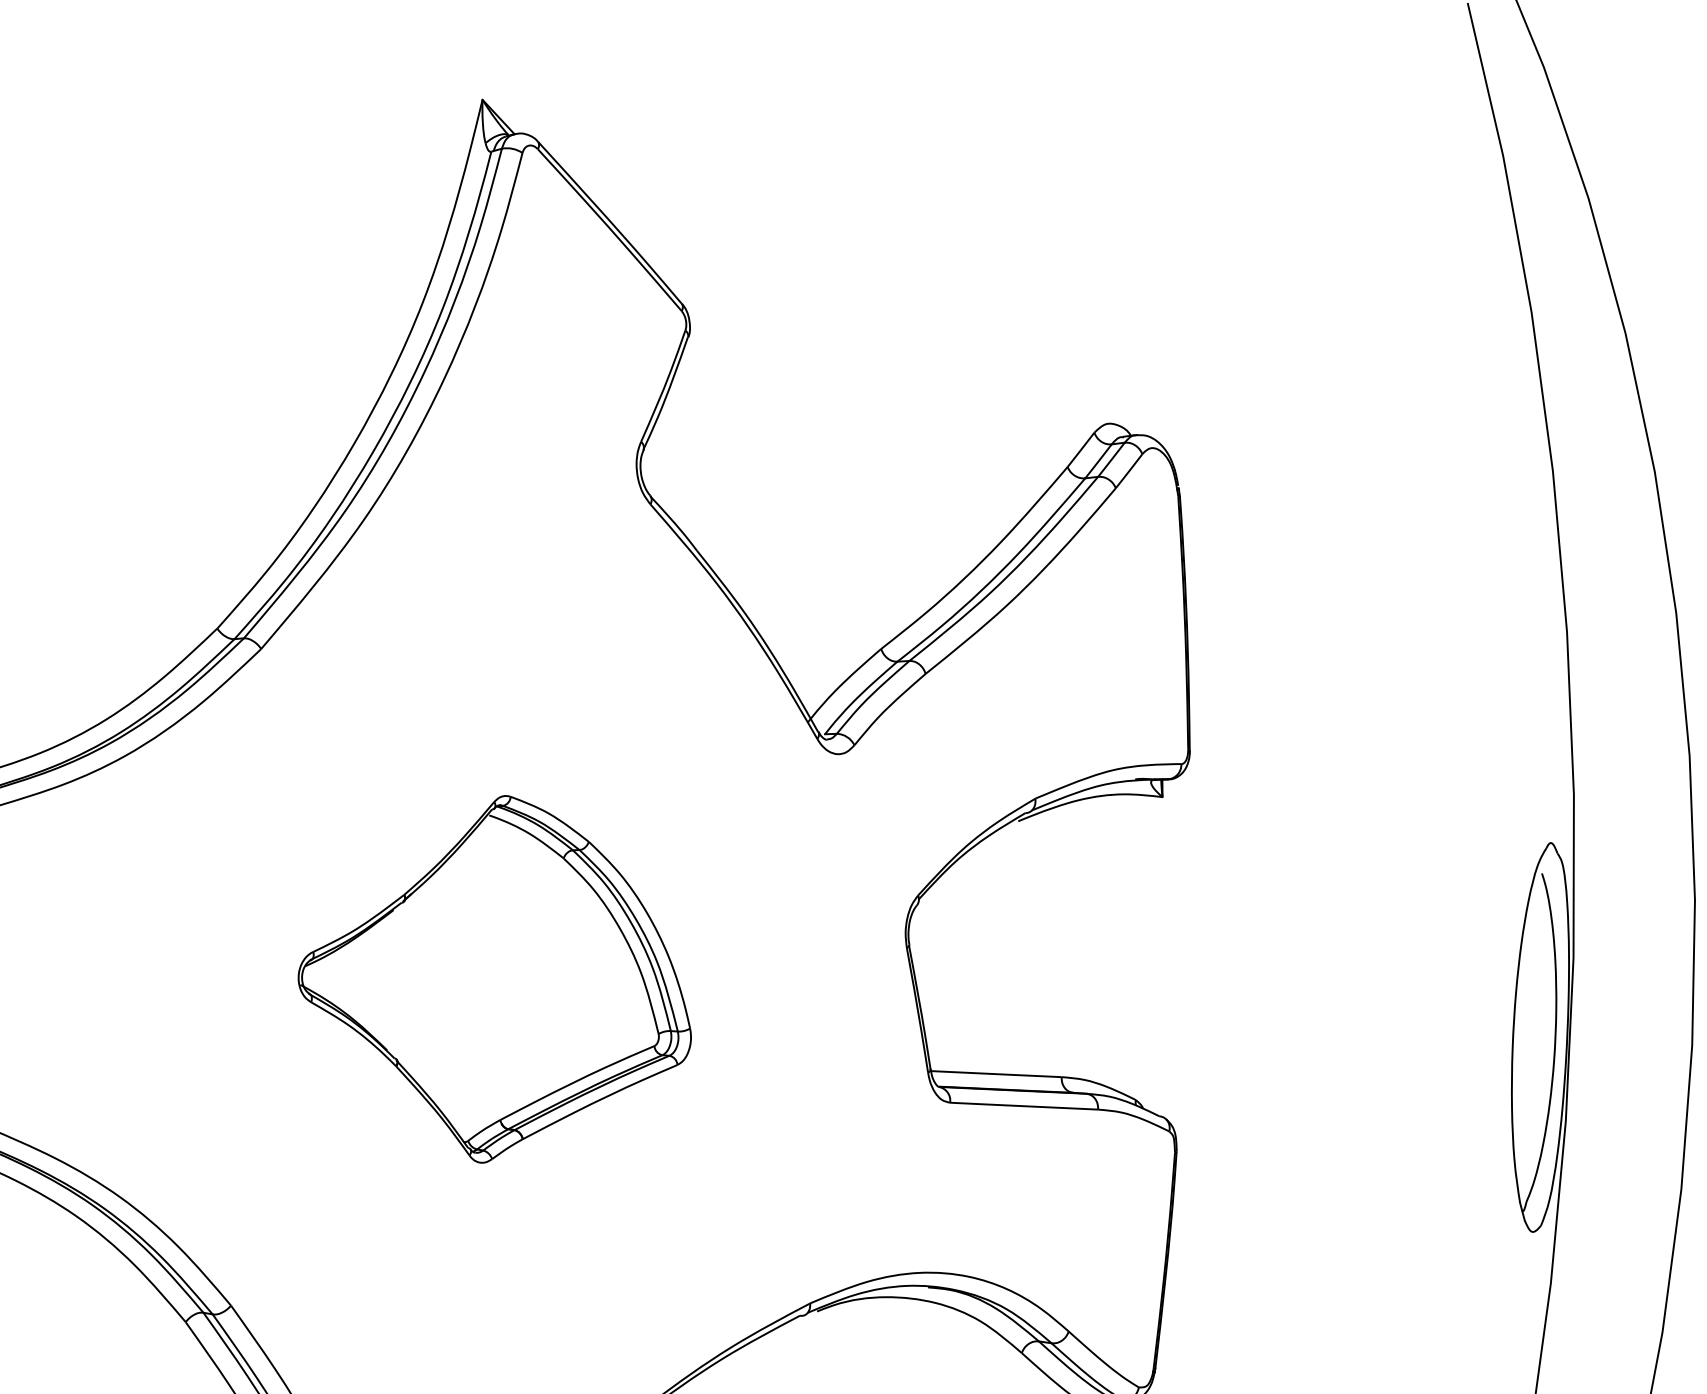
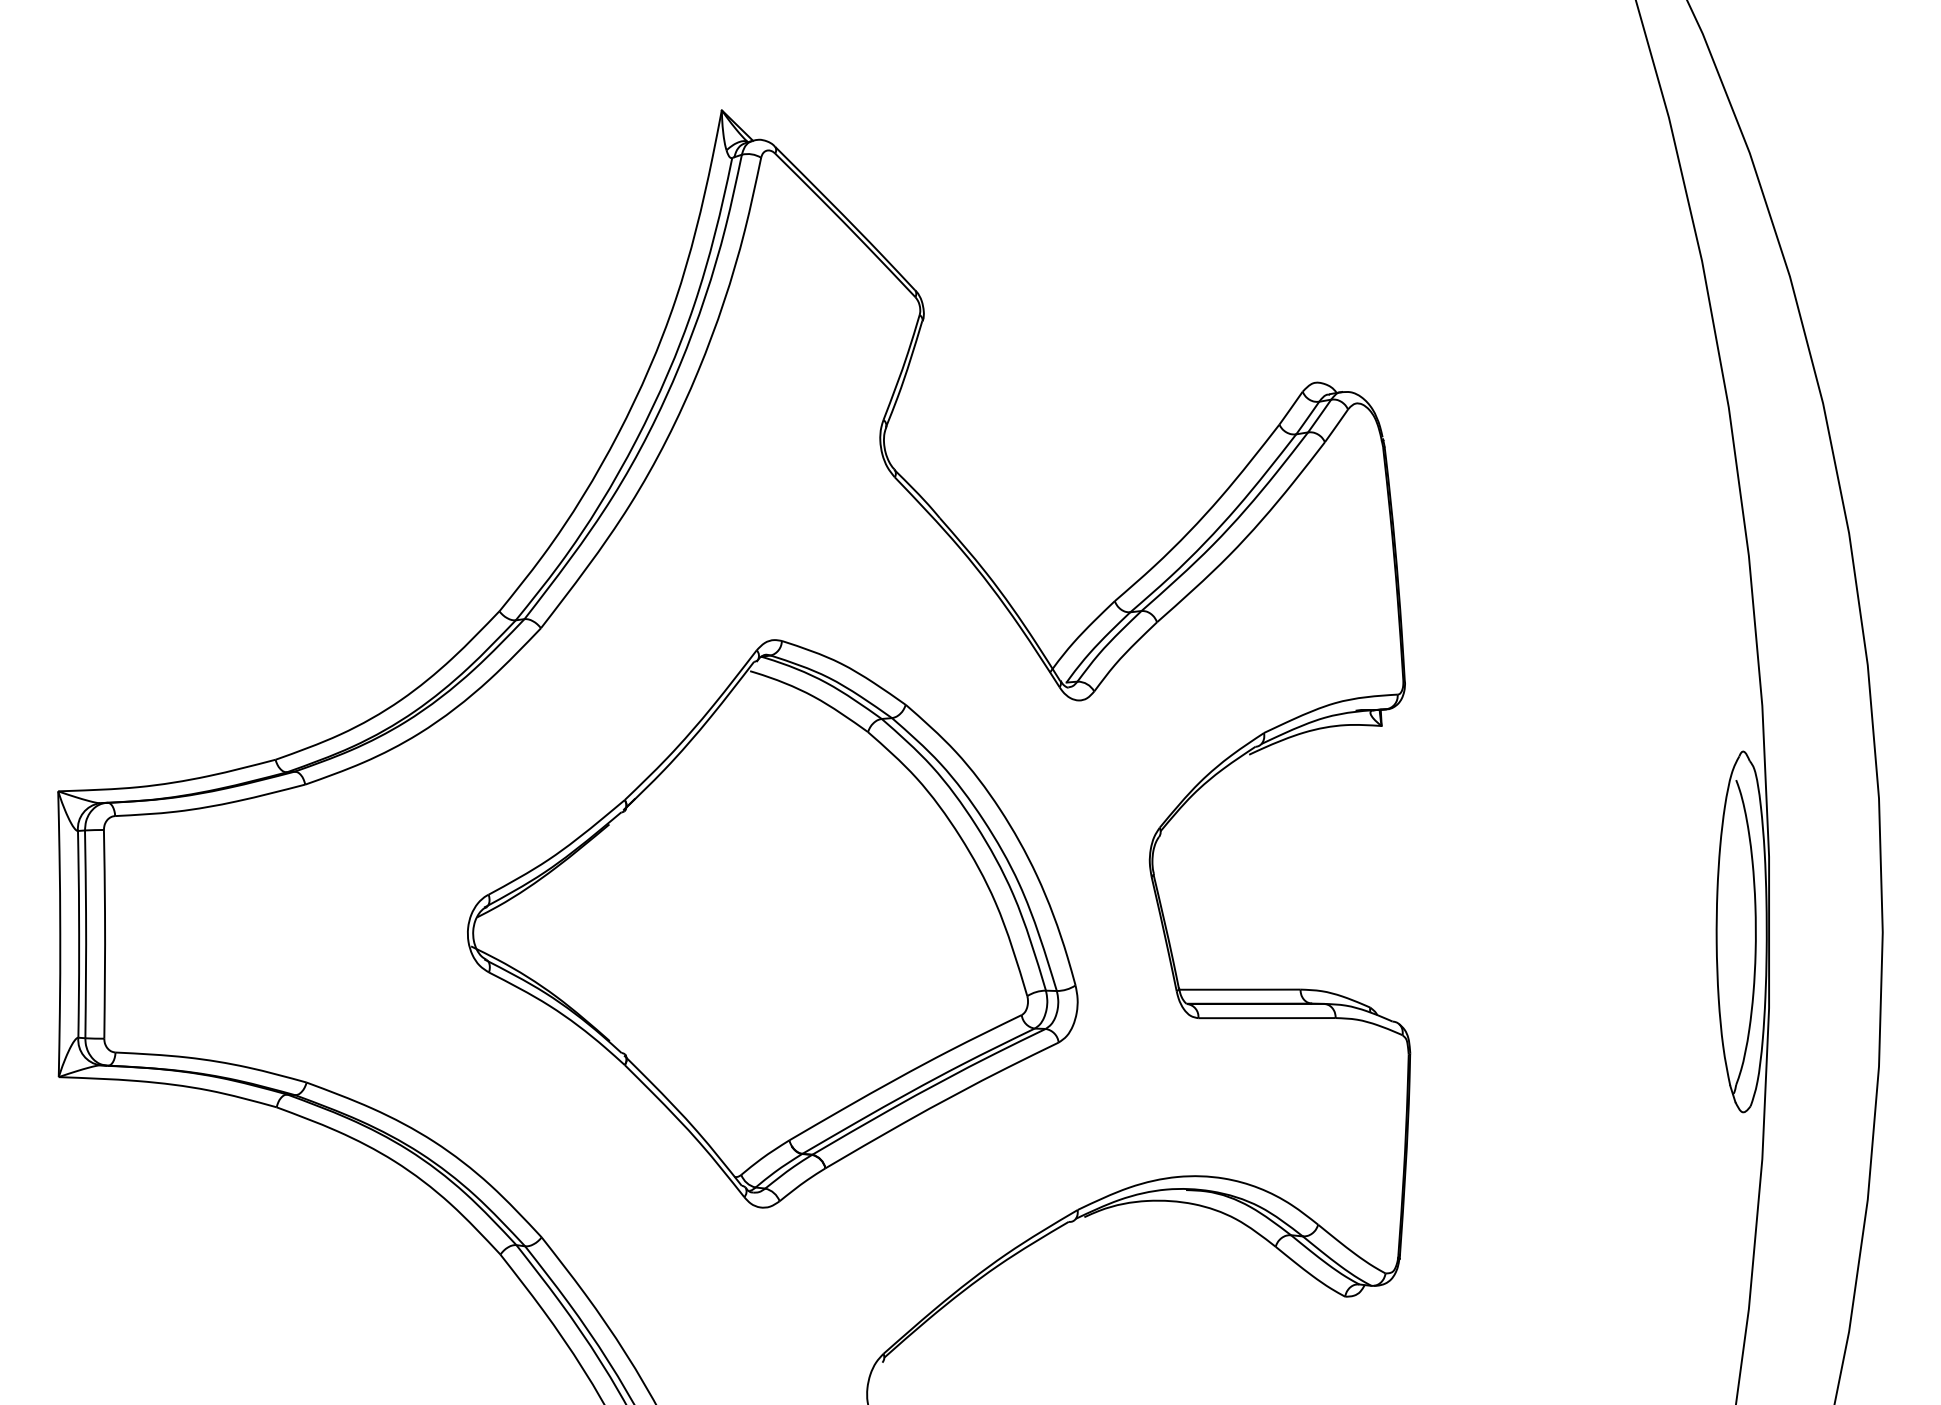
part: (495, 979) -> (772, 923), size x1.67

